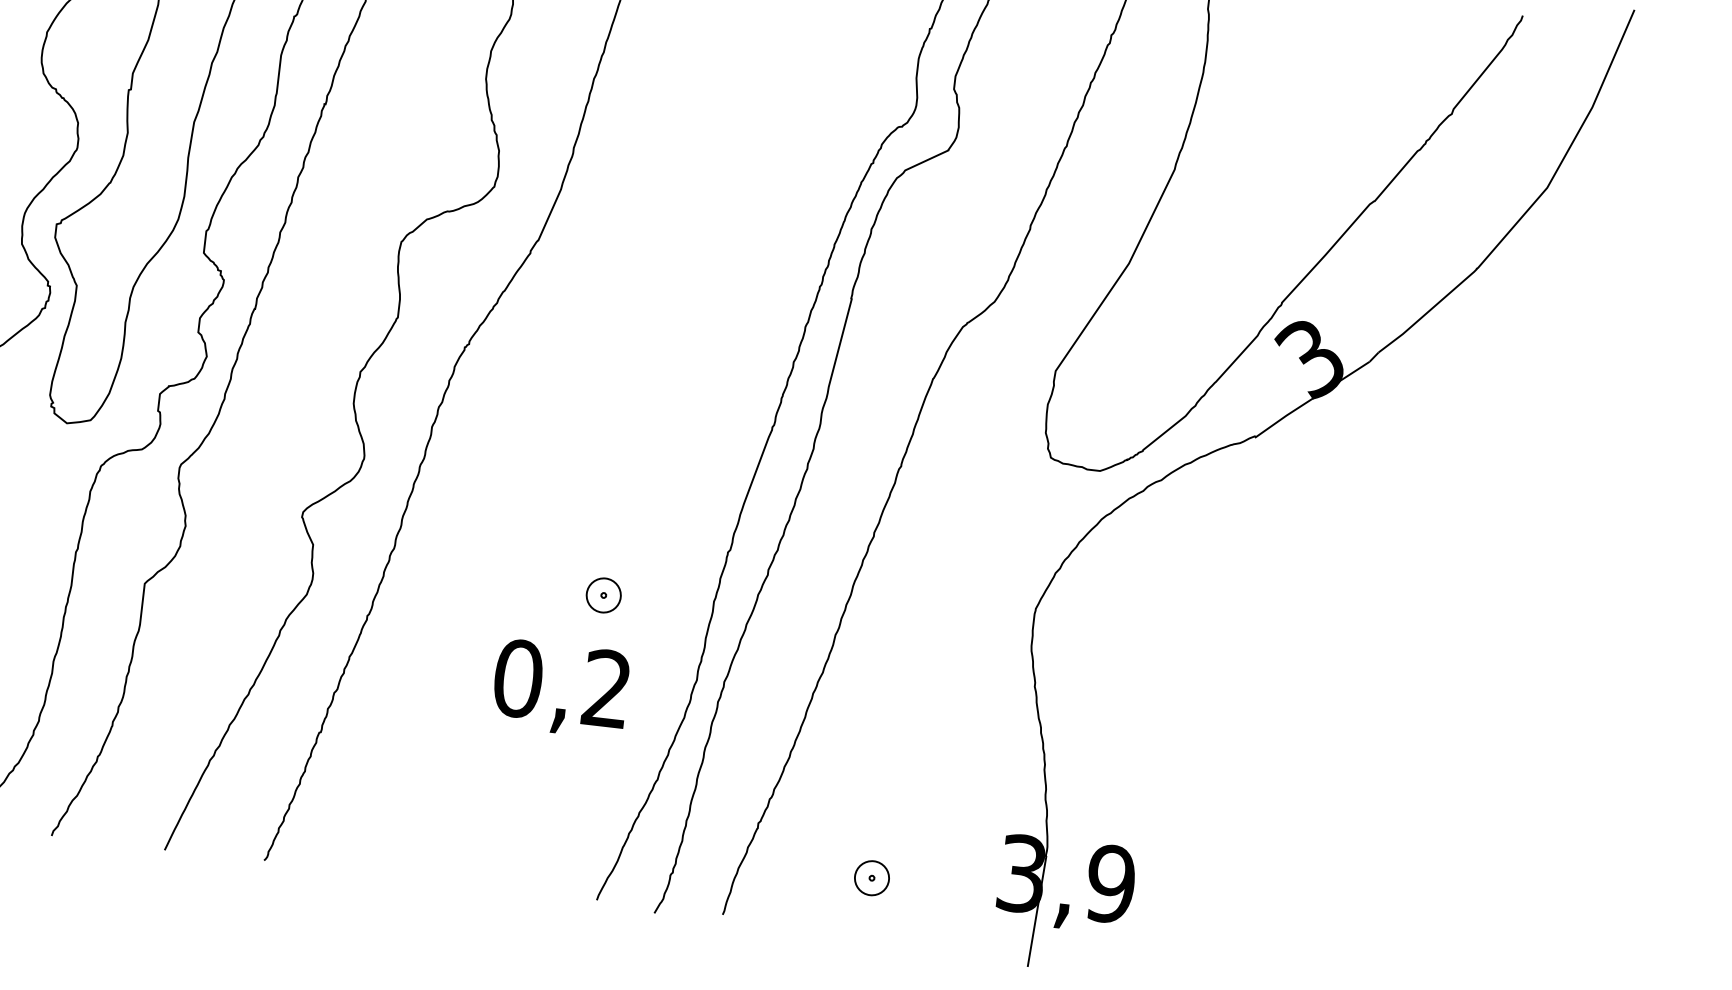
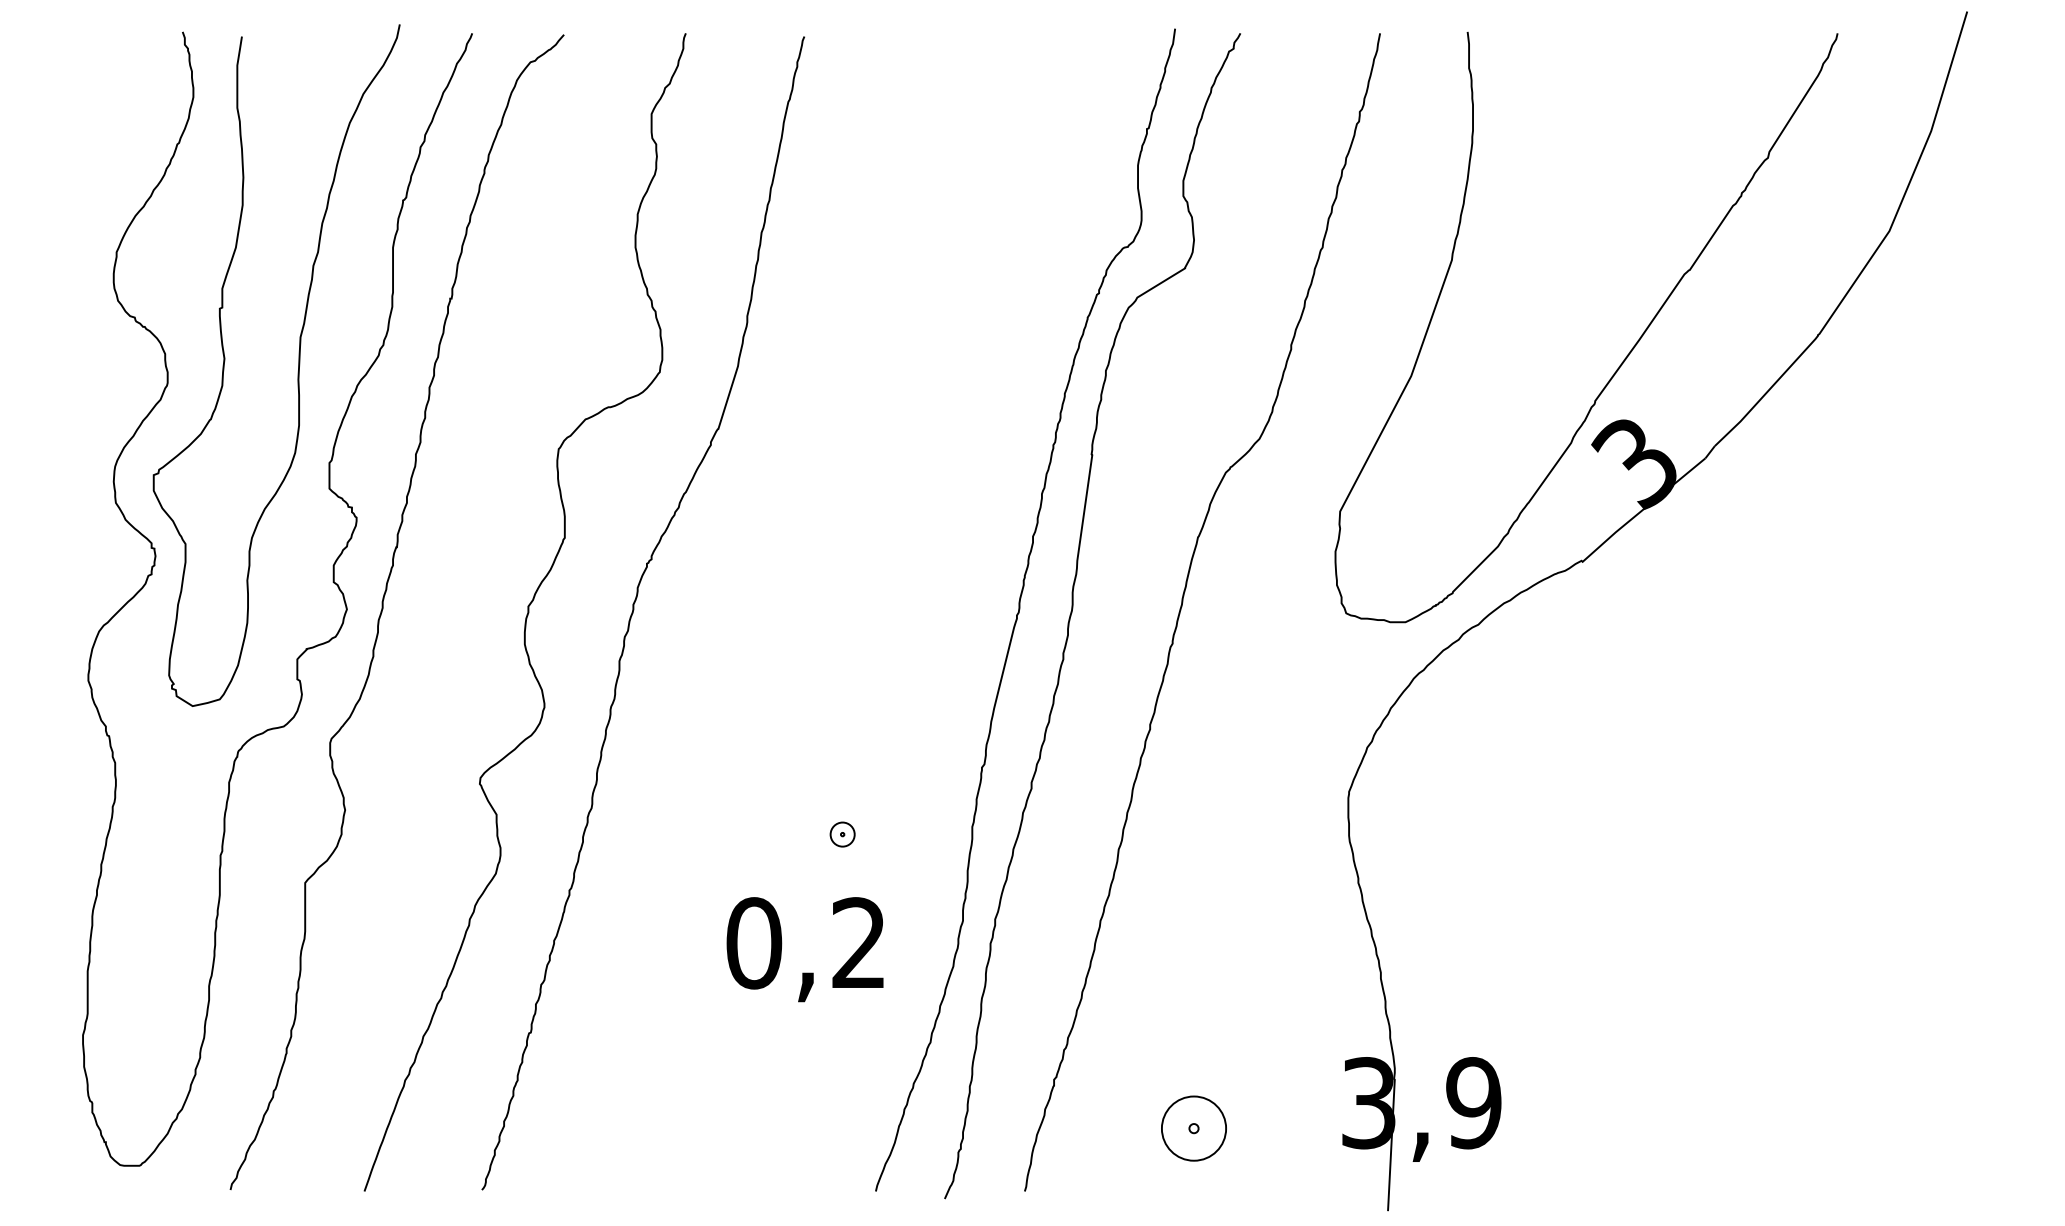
part: (603, 595) -> (842, 834), size x0.6
part: (872, 878) -> (1194, 1128), size x1.6

